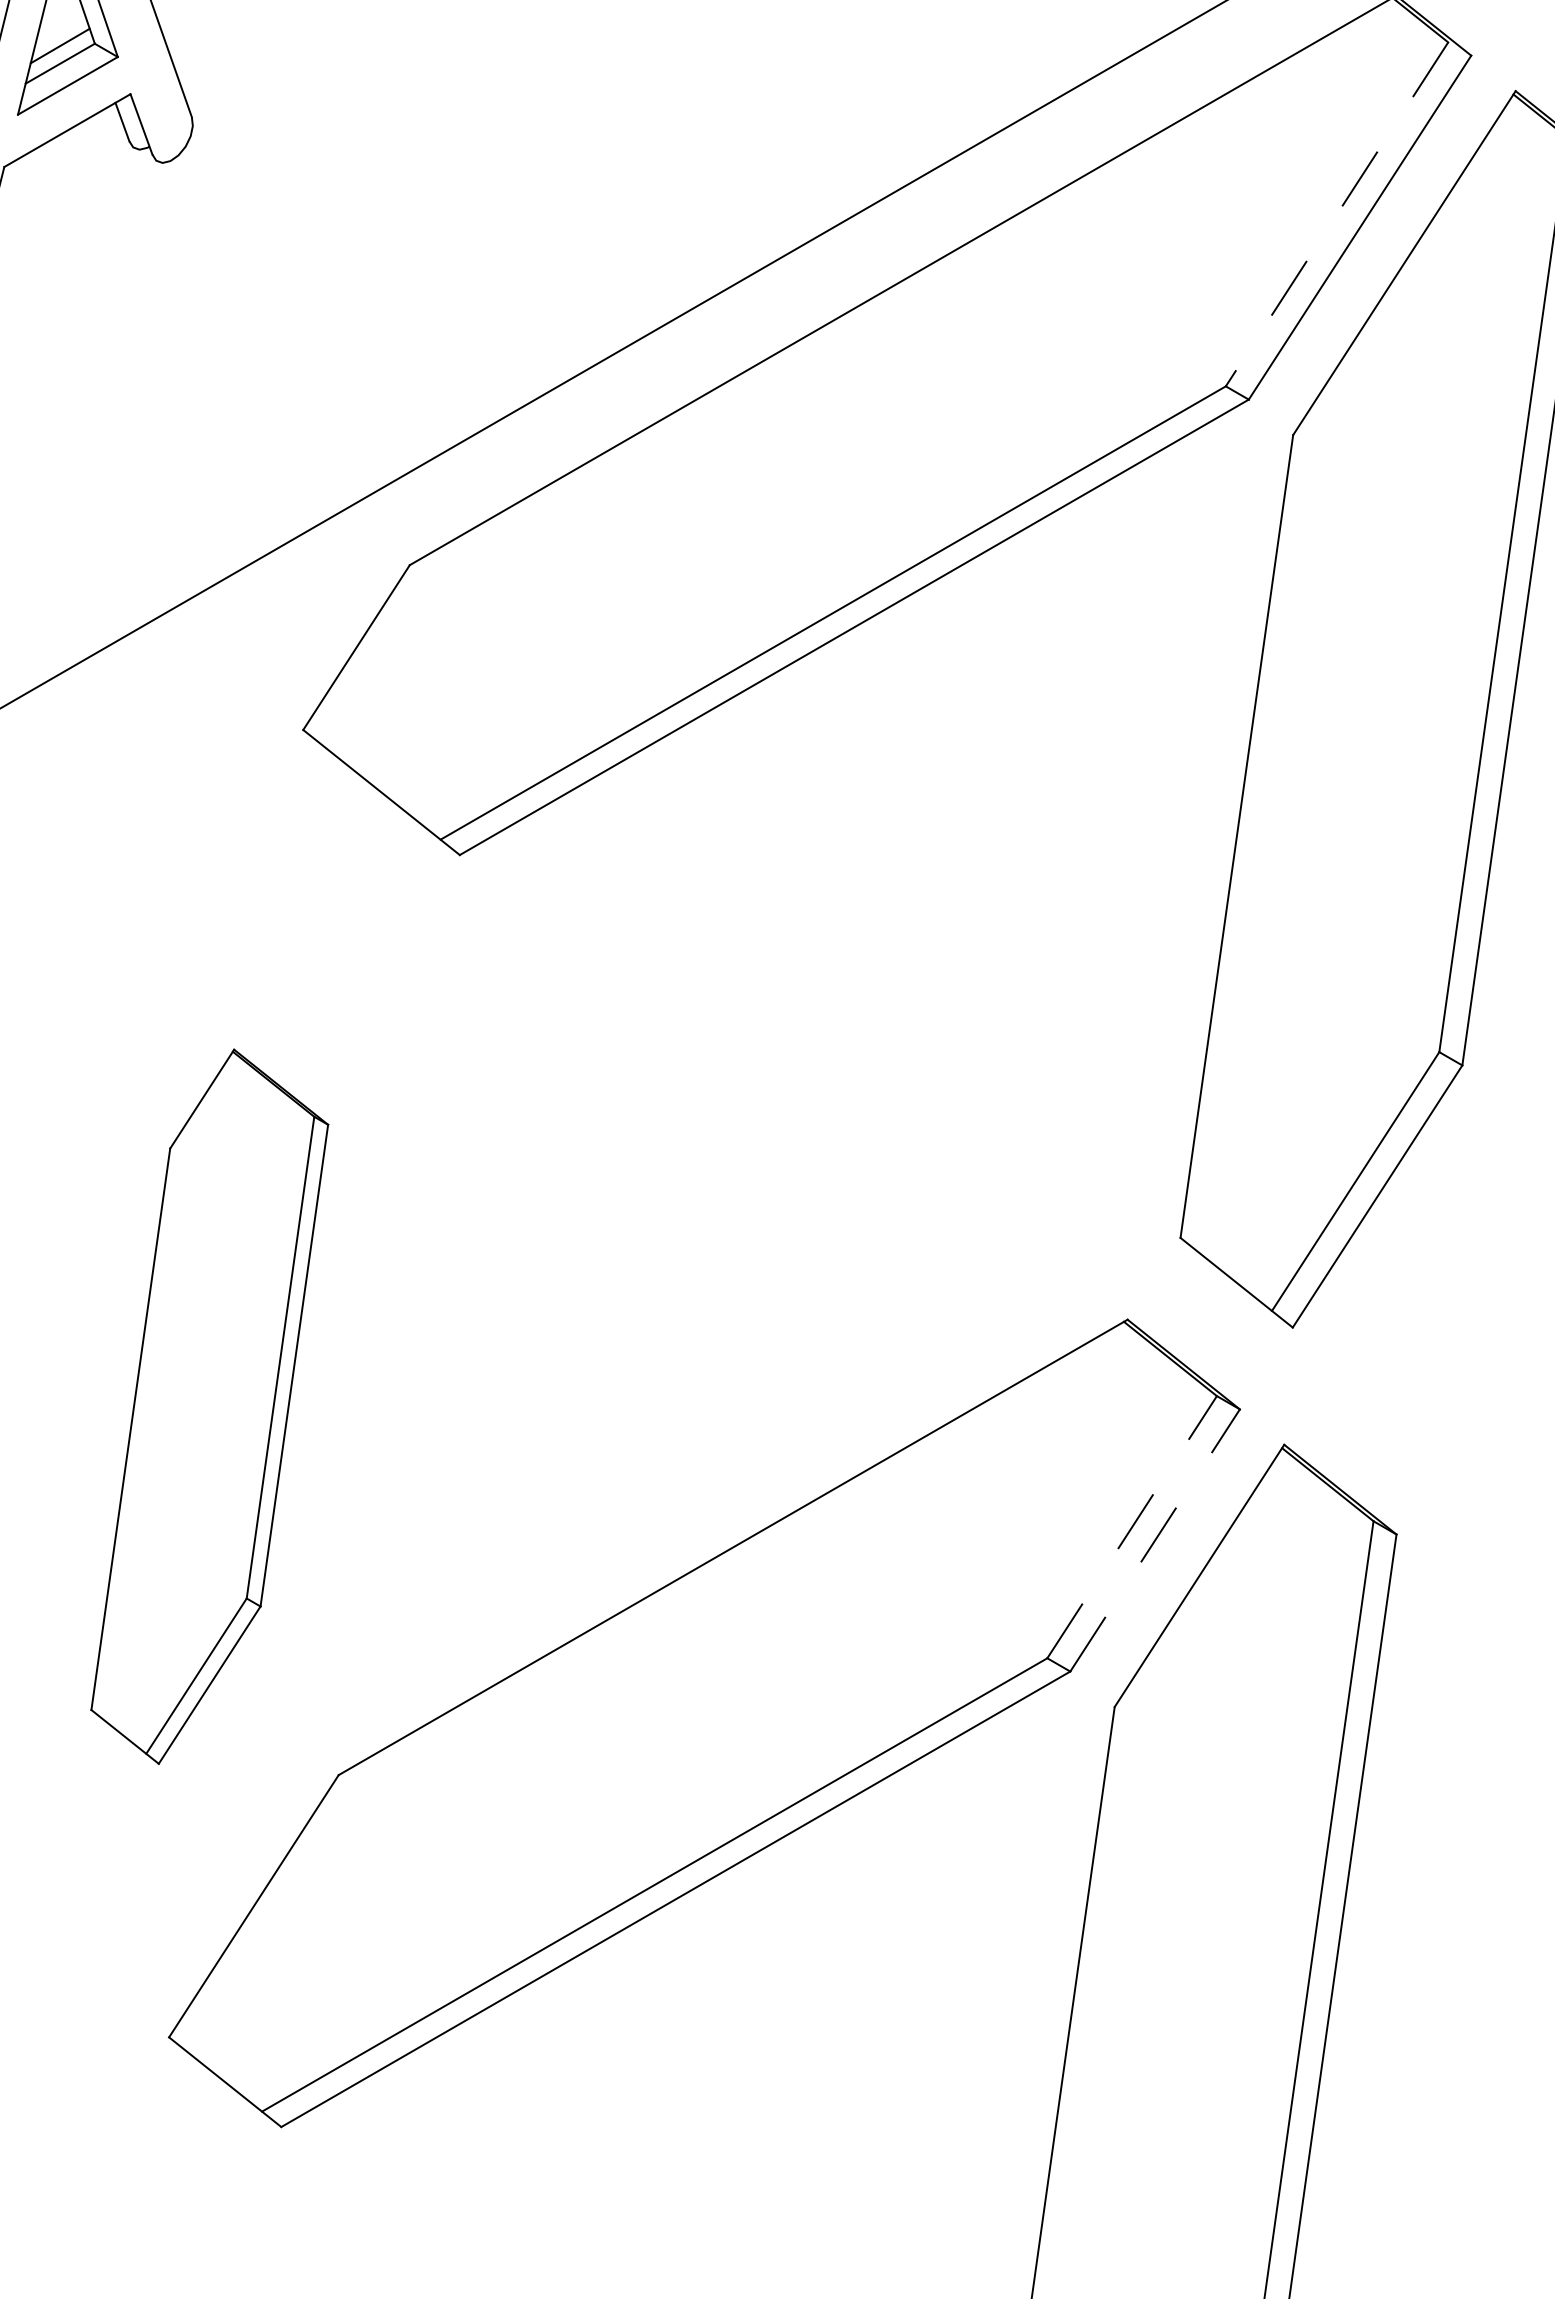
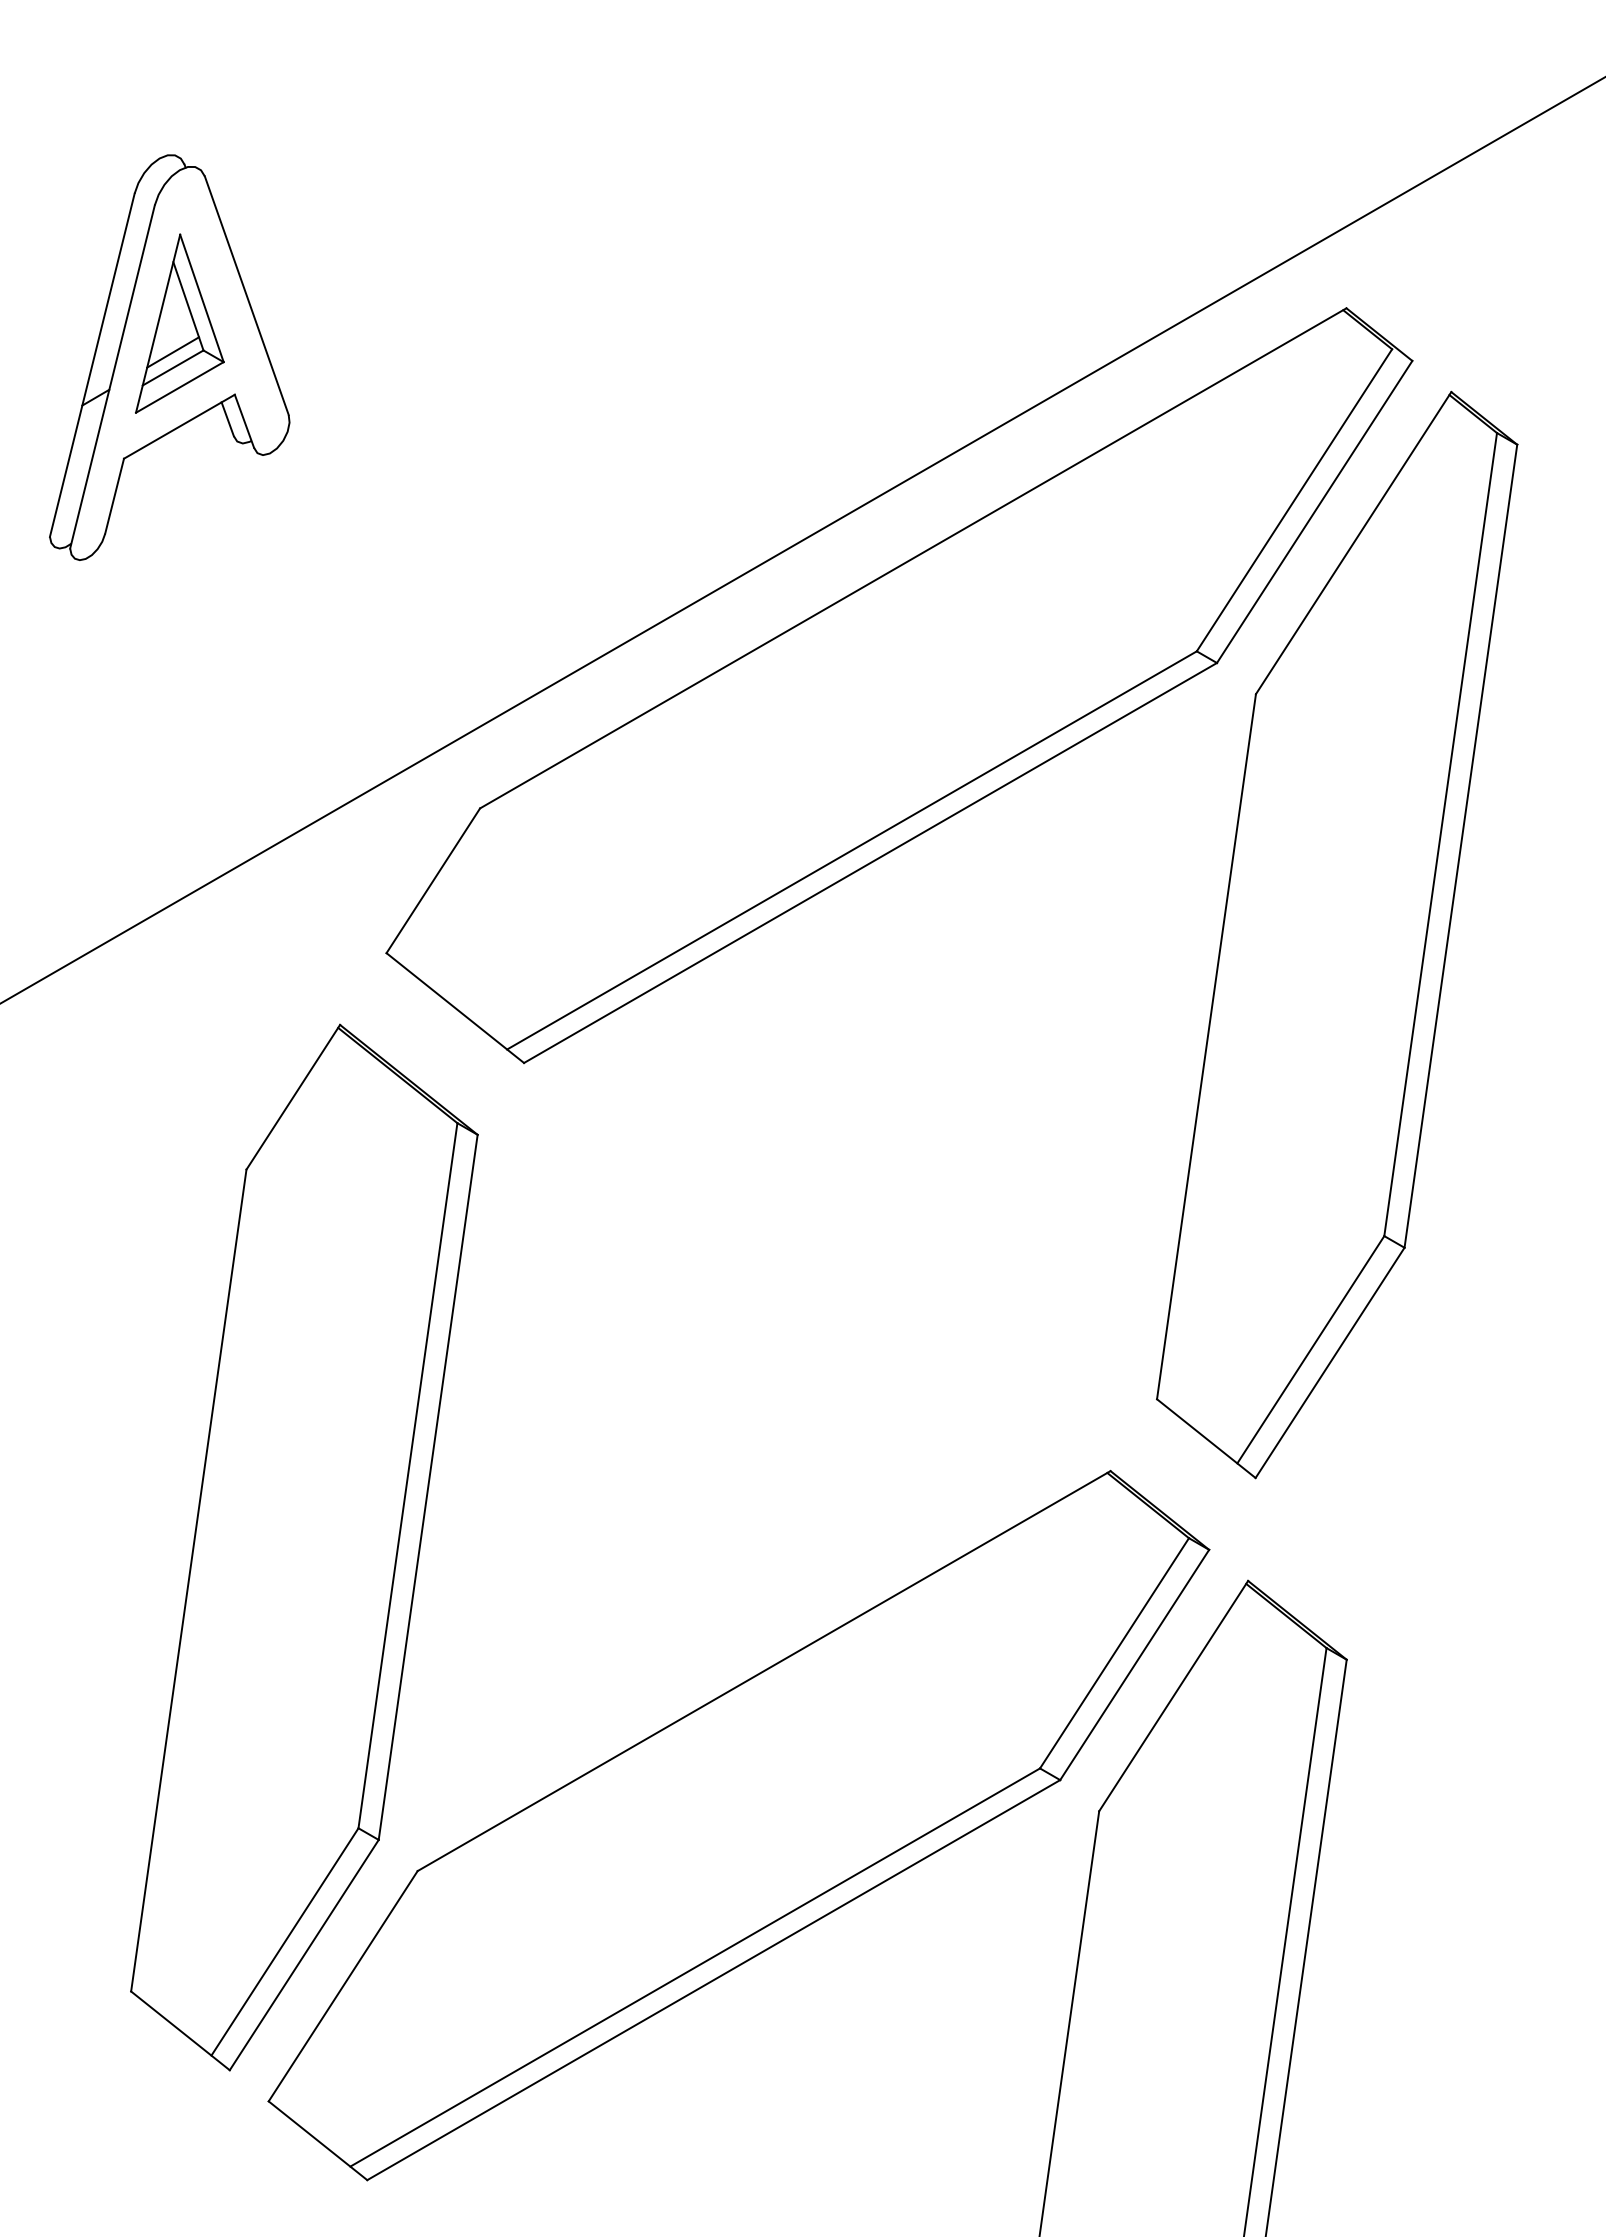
line: (1337, 214) -> (1294, 500), dashed -> solid
part: (209, 1406) -> (304, 1547), size x1.67
line: (1132, 1526) -> (1114, 1652), dashed -> solid
line: (1154, 1539) -> (1134, 1664), dashed -> solid

